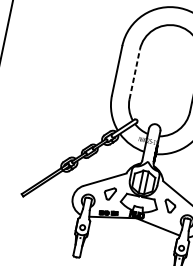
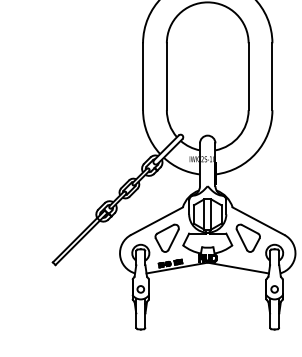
line: (134, 74) -> (166, 76), dashed -> solid
part: (109, 193) -> (166, 237), size x1.67
part: (169, 205) -> (247, 237), size x1.67

